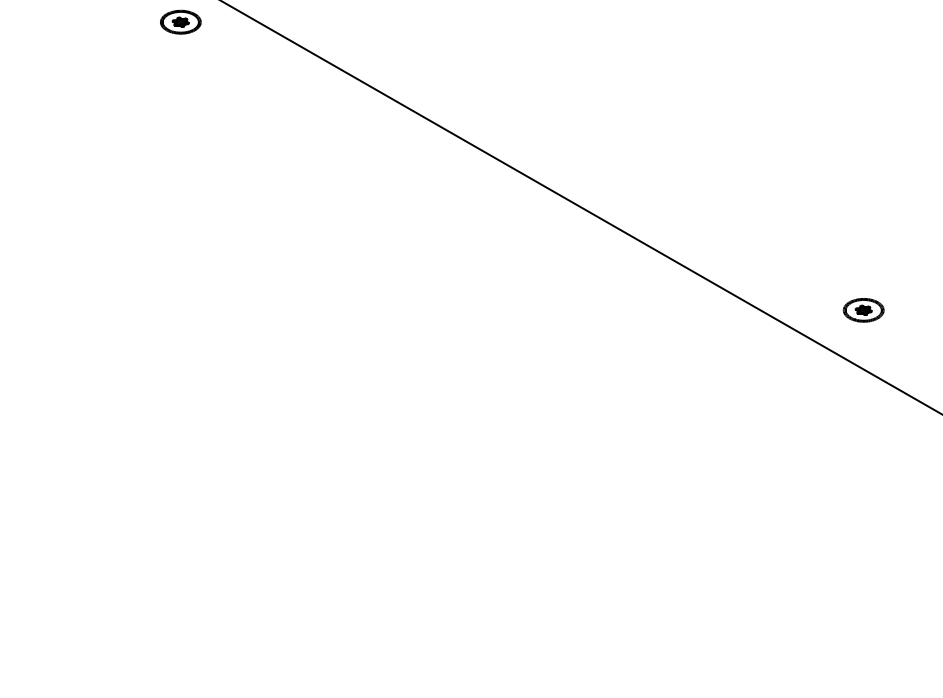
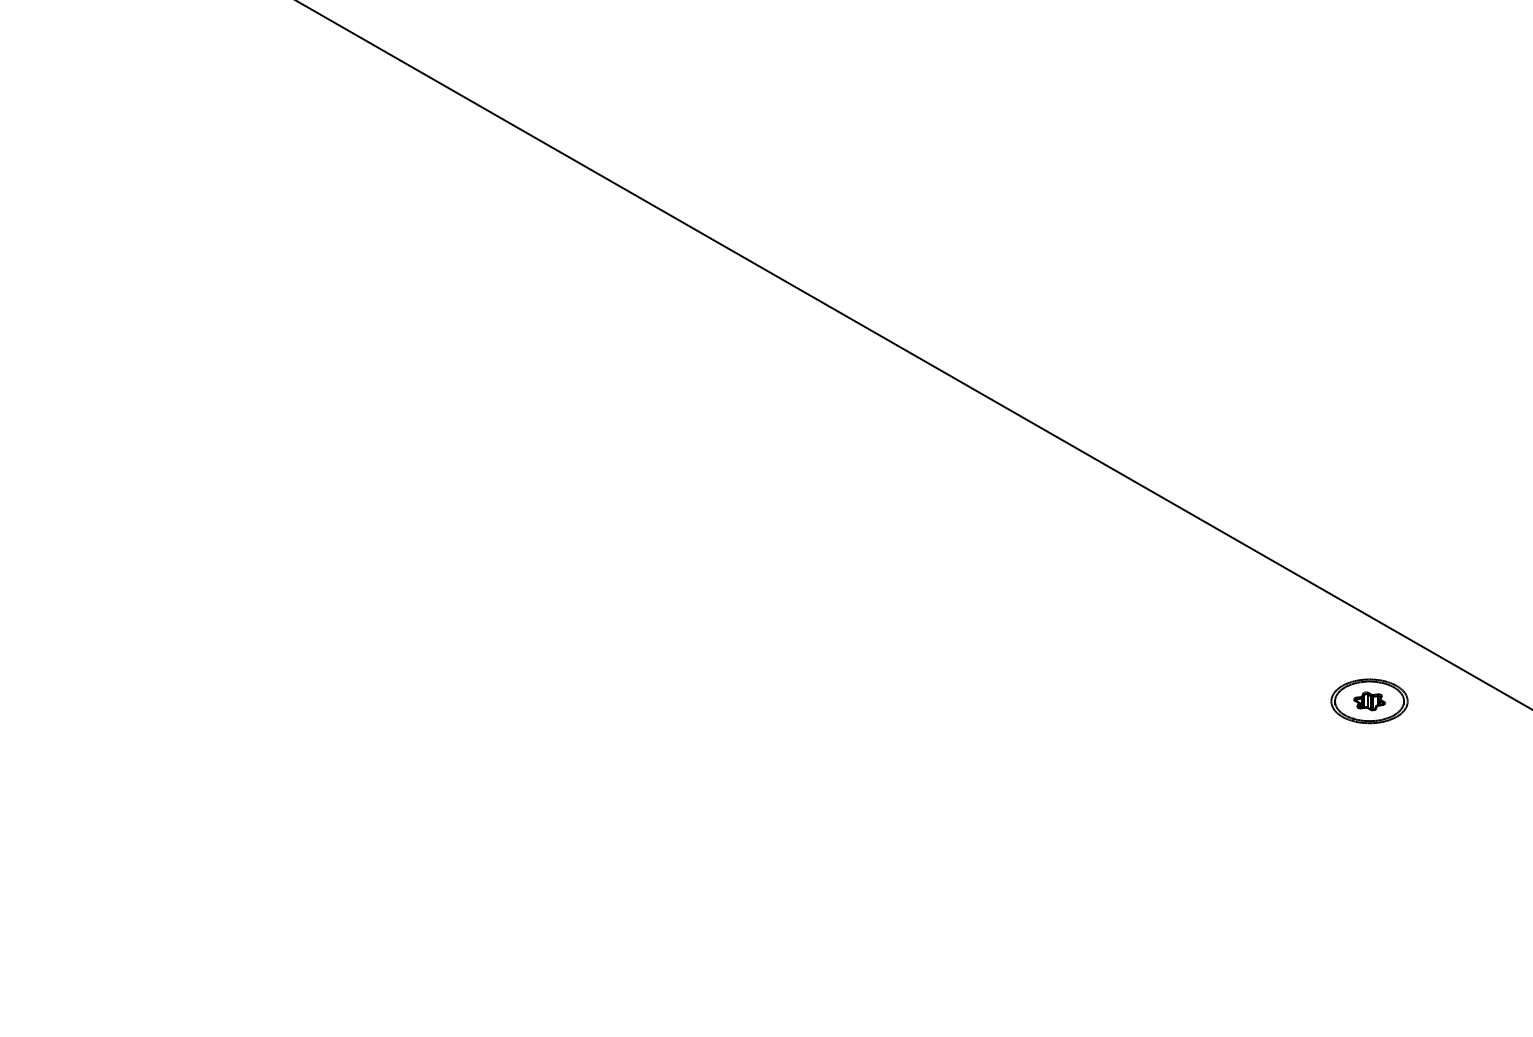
part: (863, 310) -> (1369, 701), moved

